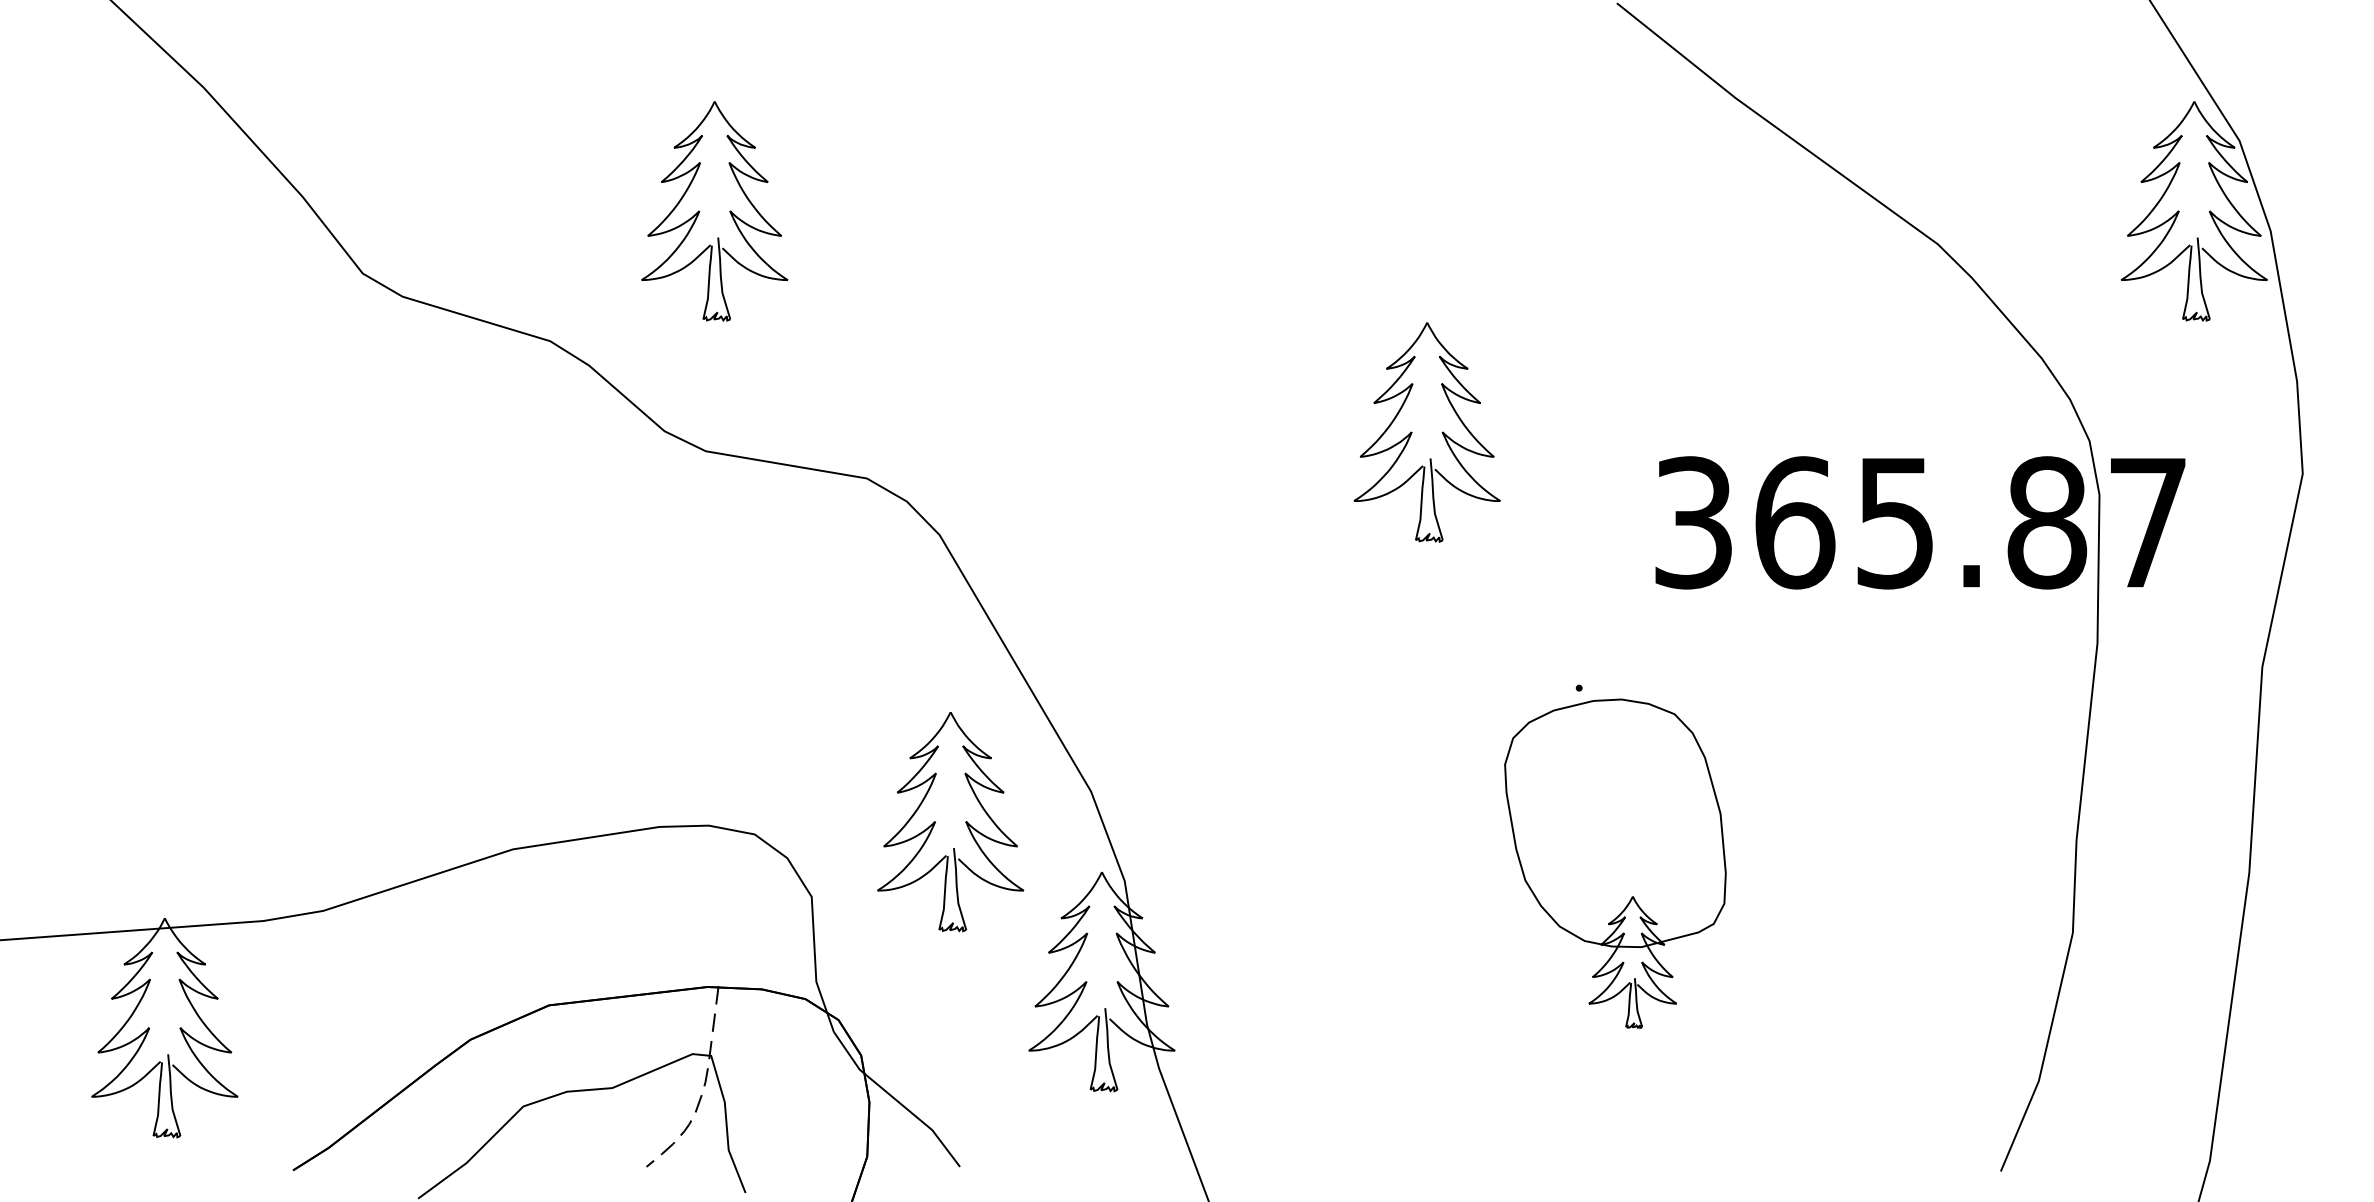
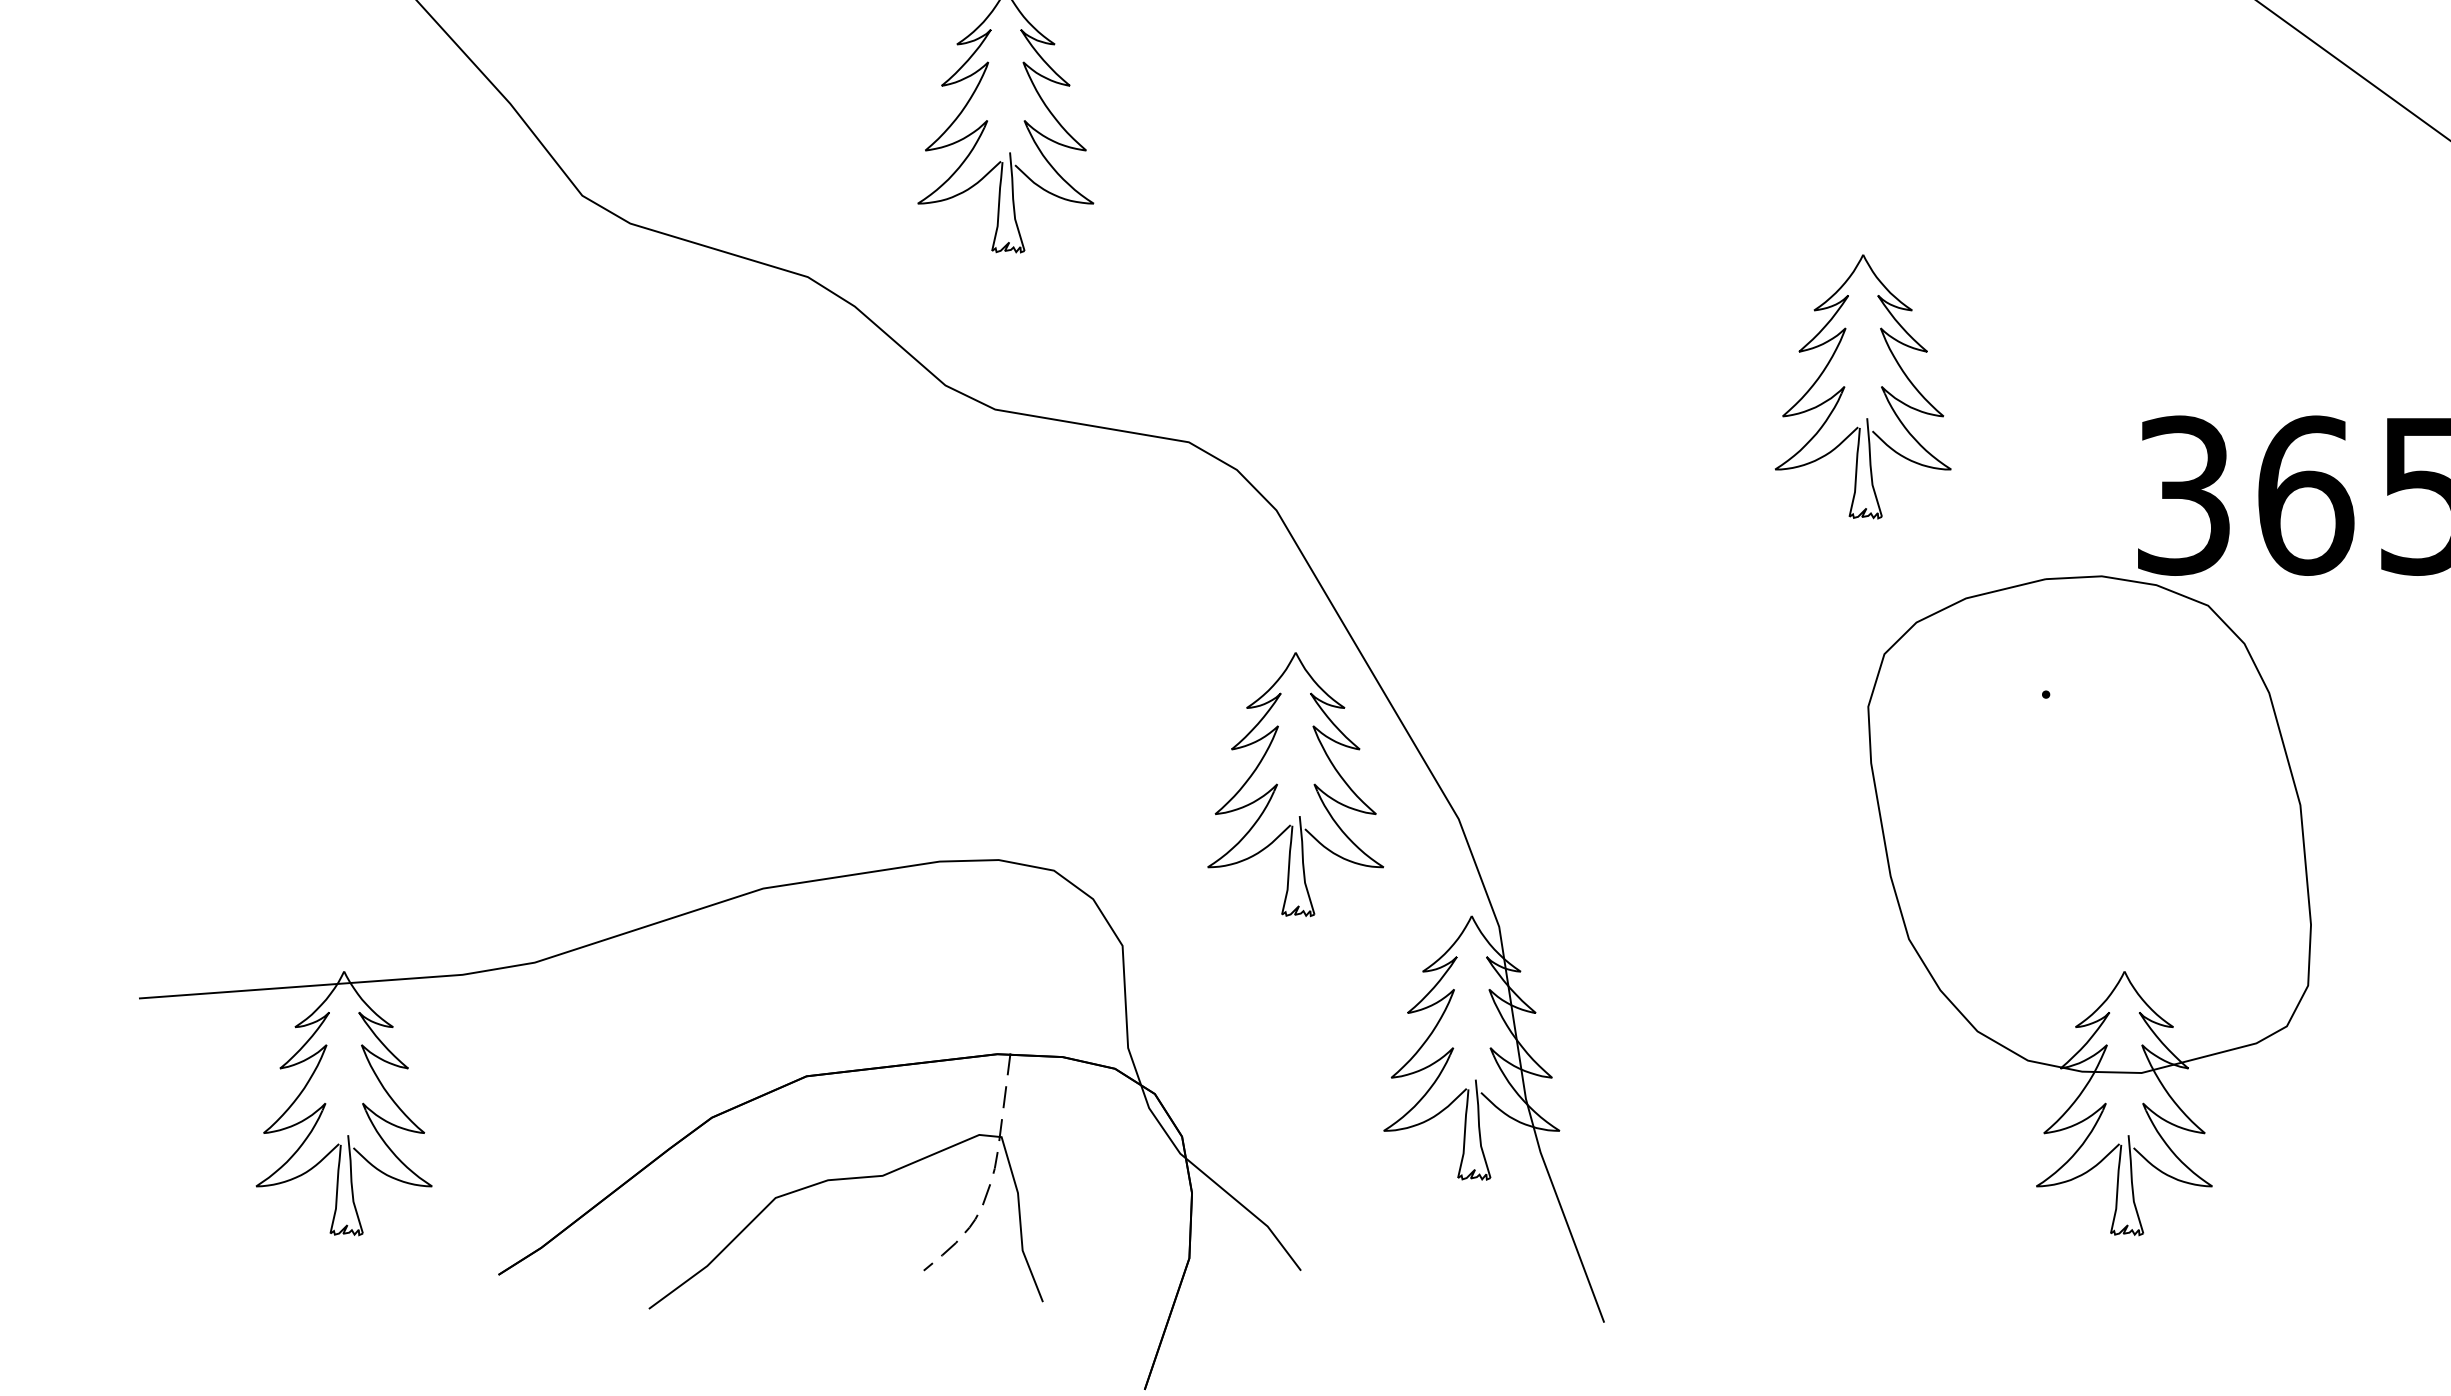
part: (935, 822) -> (1277, 785), moved
part: (1615, 863) -> (2089, 905), size x1.67

